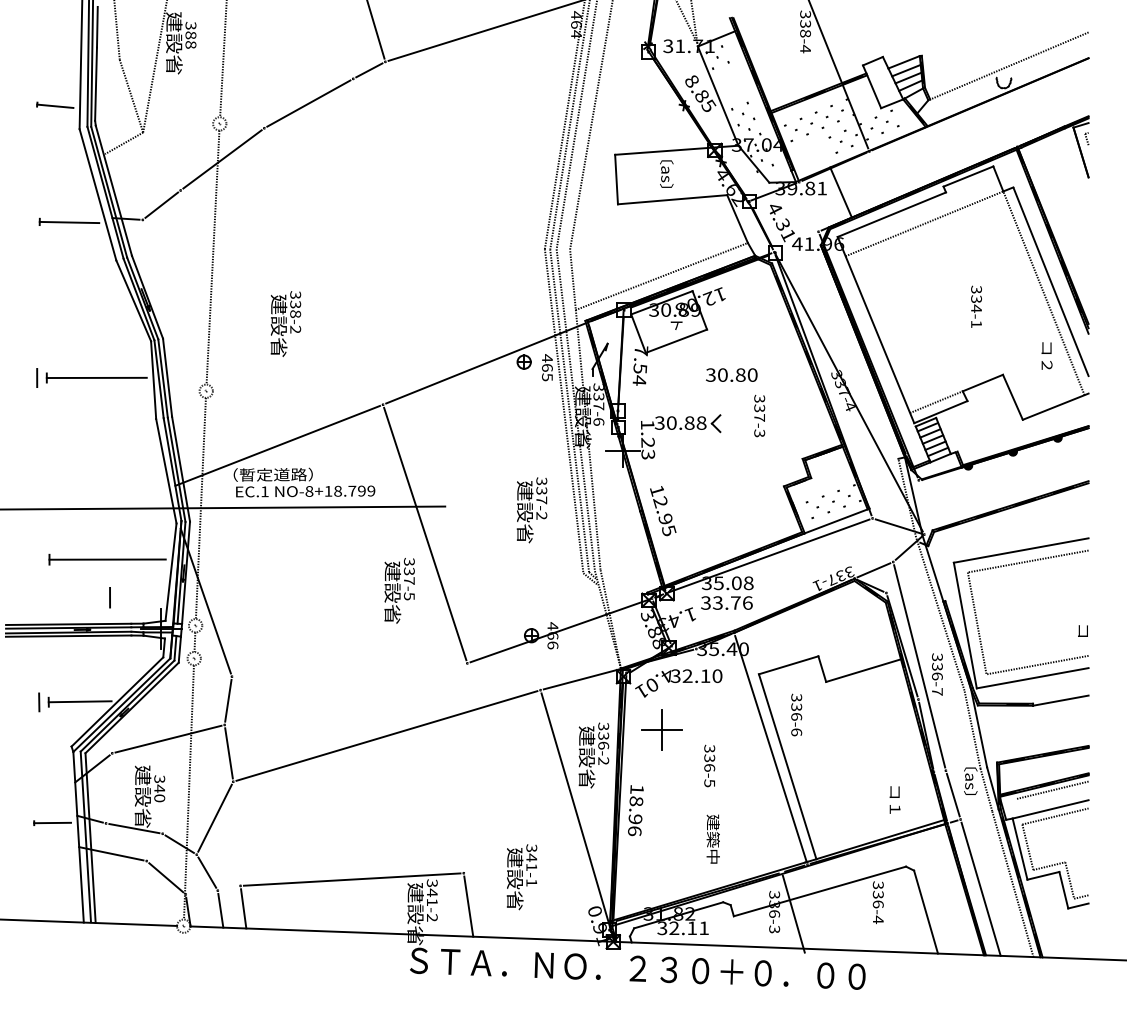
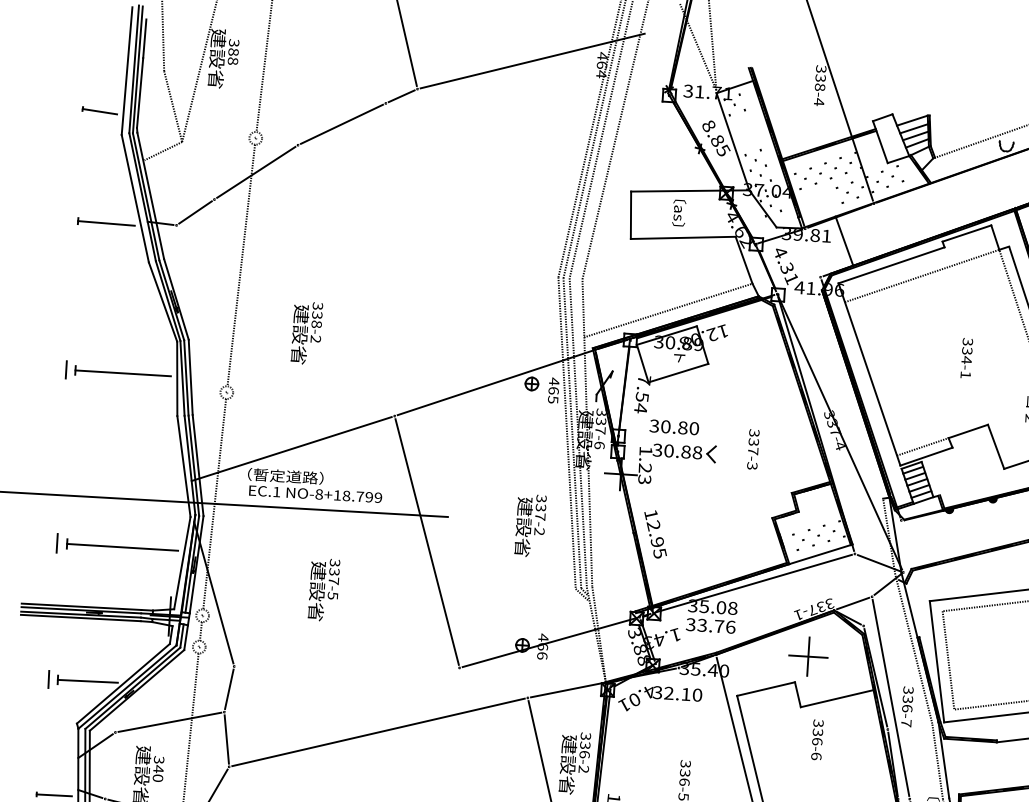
text: (731, 374) -> (674, 426), moved
text: (399, 590) -> (323, 589), moved
line: (109, 597) -> (56, 543), moved
text: (796, 714) -> (817, 739), moved
part: (661, 729) -> (808, 656), moved

